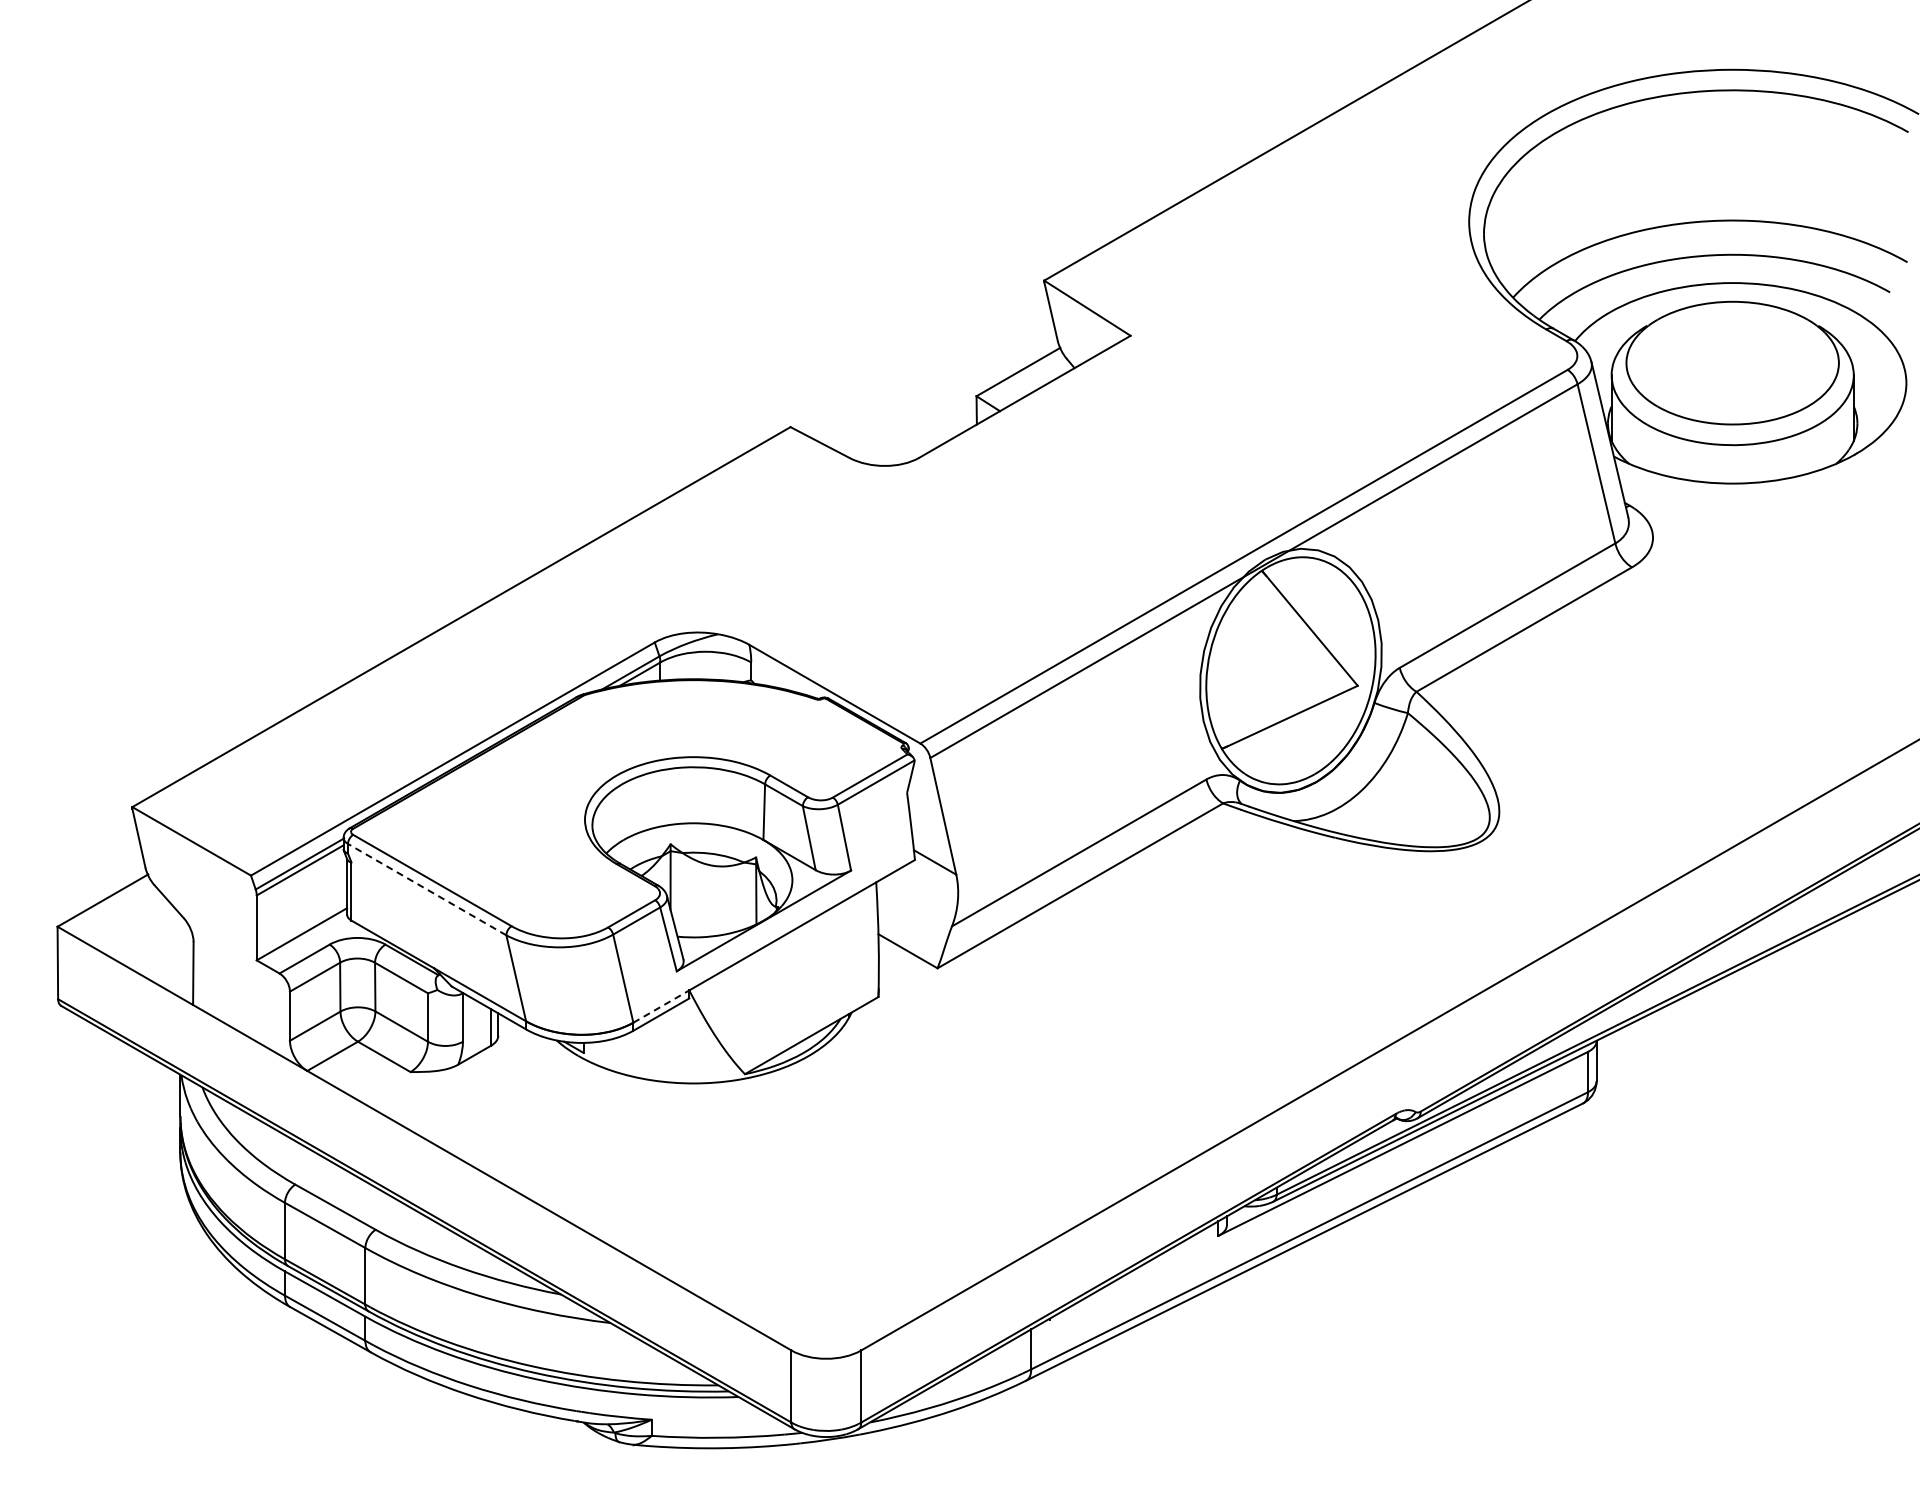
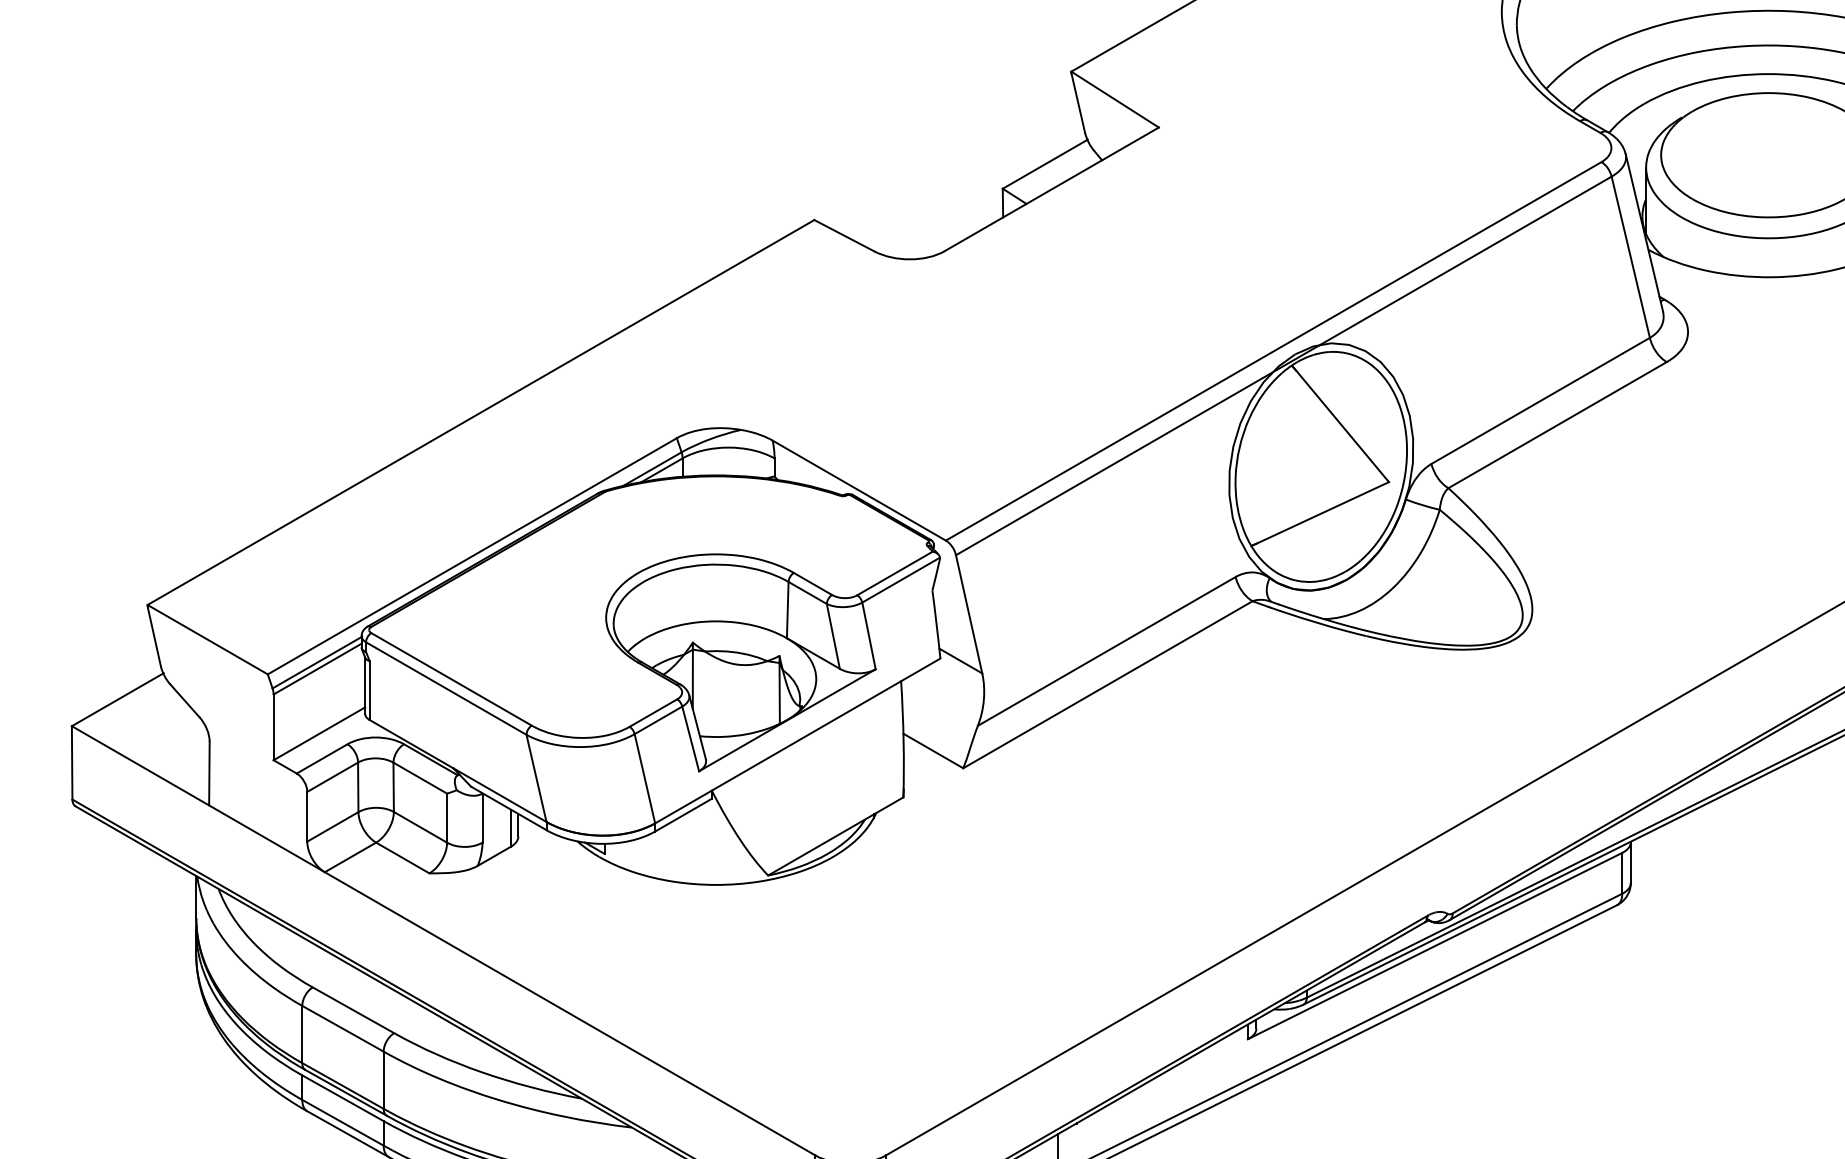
line: (426, 889) -> (445, 688), dashed -> solid
line: (661, 1006) -> (683, 806), dashed -> solid

